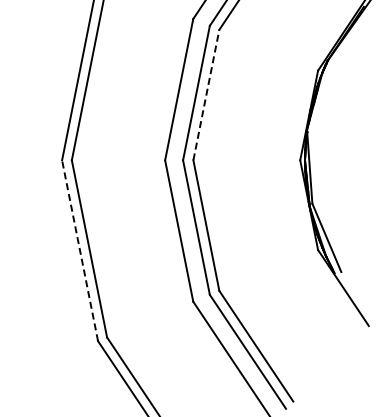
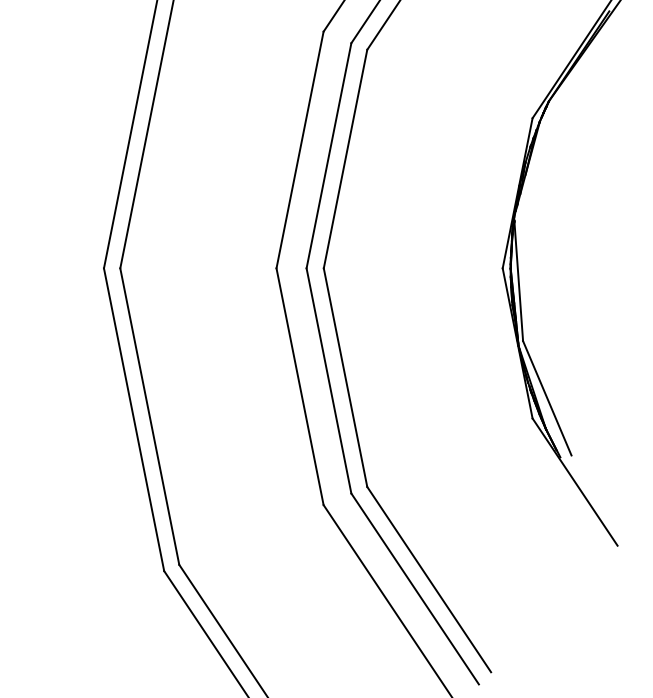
line: (206, 95) -> (345, 159), dashed -> solid
line: (79, 250) -> (133, 419), dashed -> solid

